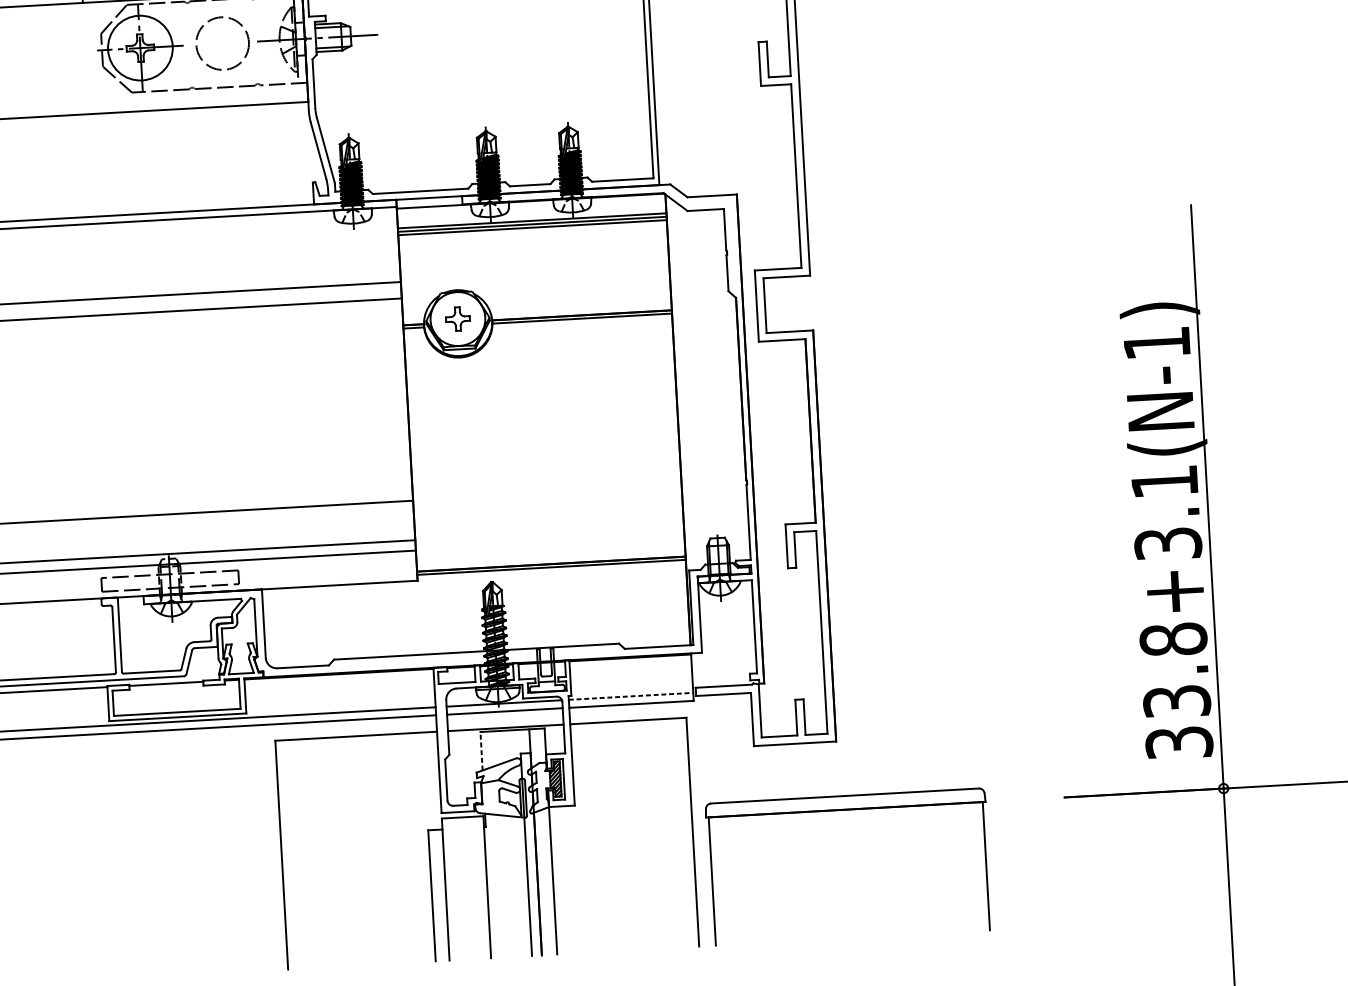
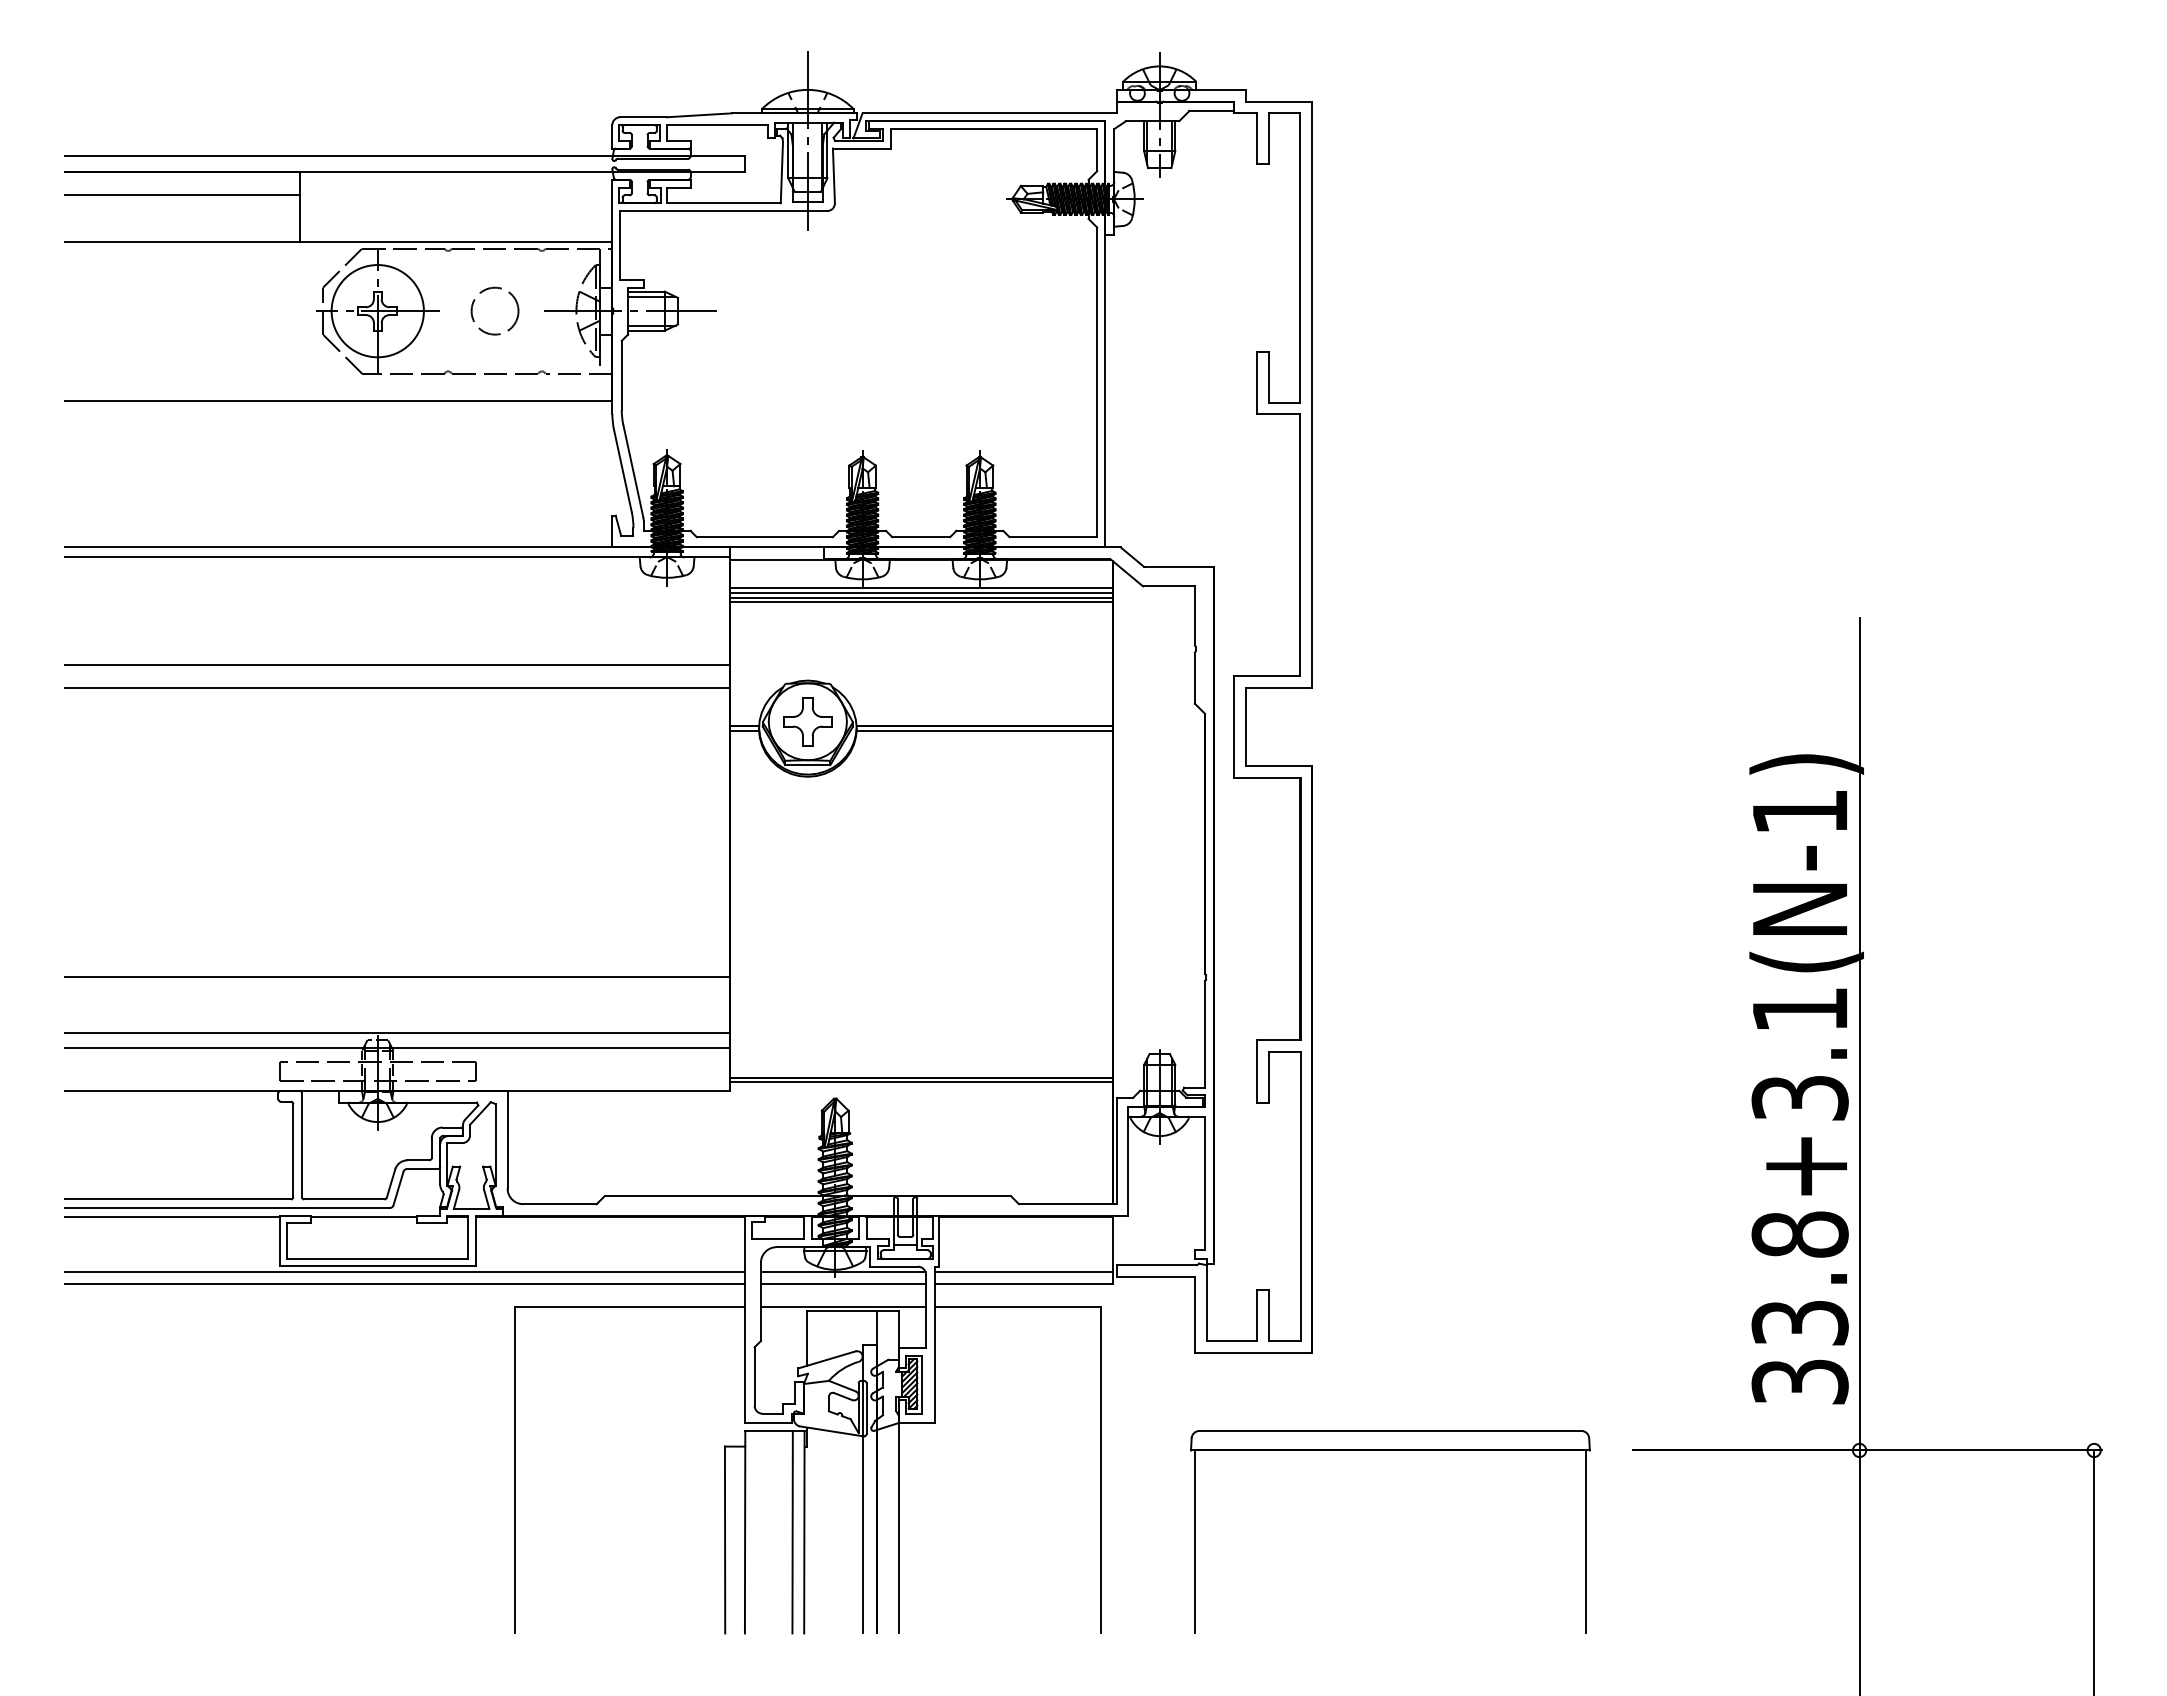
circle: (222, 43) -> (494, 310), size x0.62
line: (532, 231) -> (920, 602), added
part: (457, 318) -> (807, 721), size x1.43
line: (631, 696) -> (1024, 1272), dashed -> solid
line: (481, 750) -> (807, 1337), dashed -> solid
part: (845, 809) -> (1390, 1450), moved
line: (478, 887) -> (792, 1531), added

